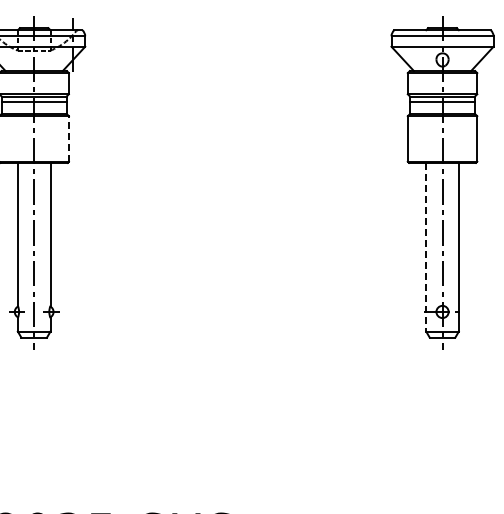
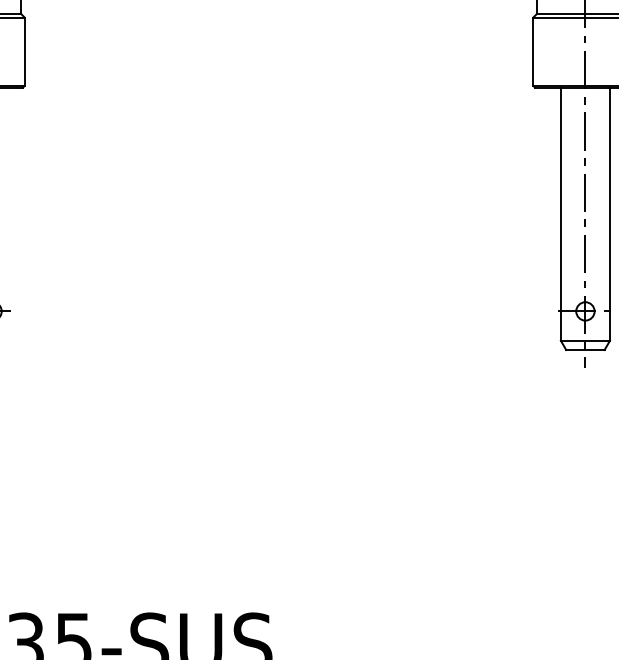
line: (68, 138) -> (24, 51), dashed -> solid
line: (426, 247) -> (561, 214), dashed -> solid

